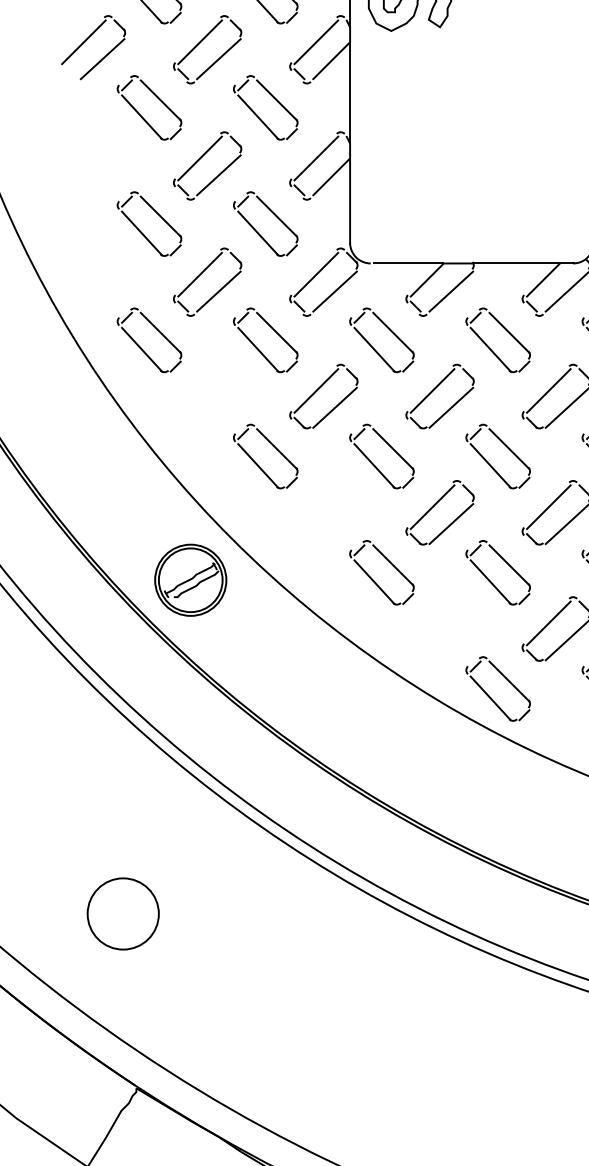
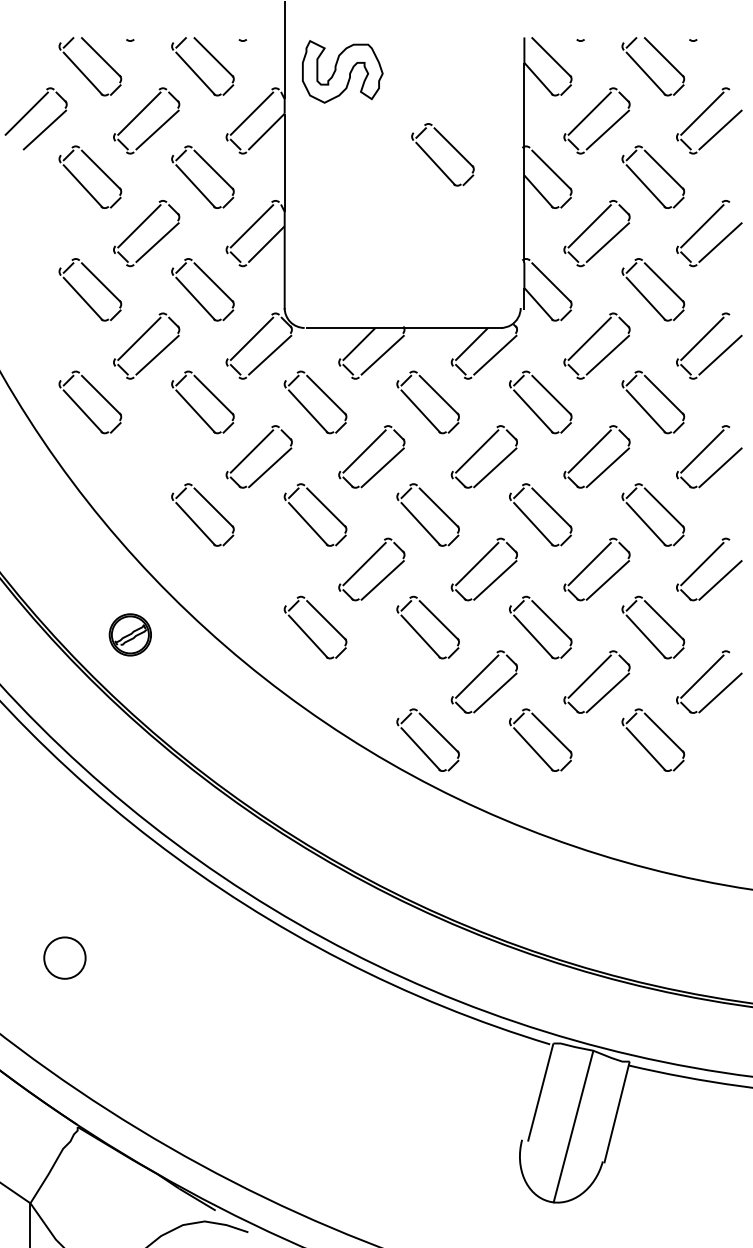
part: (504, 91) -> (434, 161), added
part: (190, 579) -> (130, 634), size x0.6
circle: (122, 913) -> (64, 957), size x0.6

